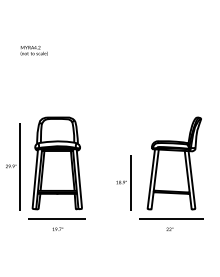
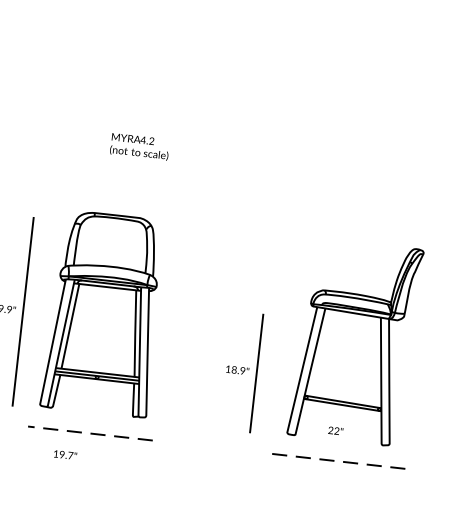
text: (33, 50) -> (138, 145), moved
line: (56, 219) -> (88, 434), solid -> dashed
line: (171, 219) -> (335, 461), solid -> dashed
text: (57, 228) -> (64, 453), moved
text: (169, 228) -> (335, 429), moved

